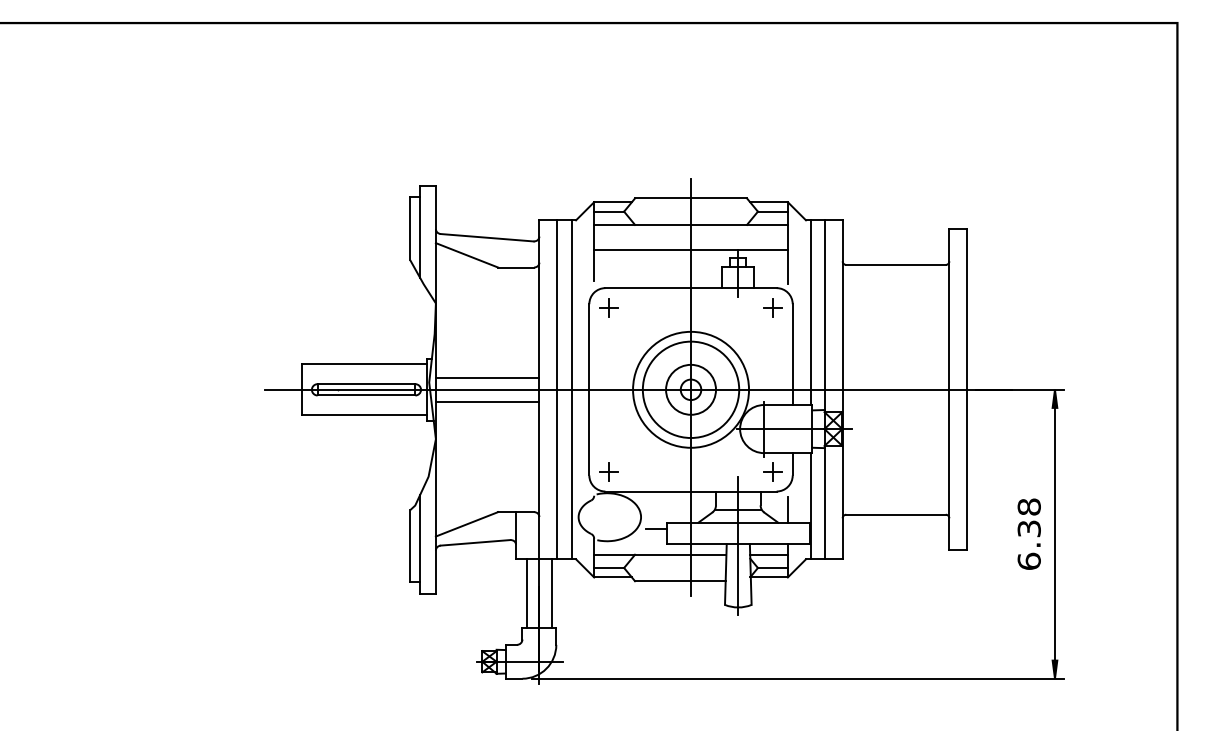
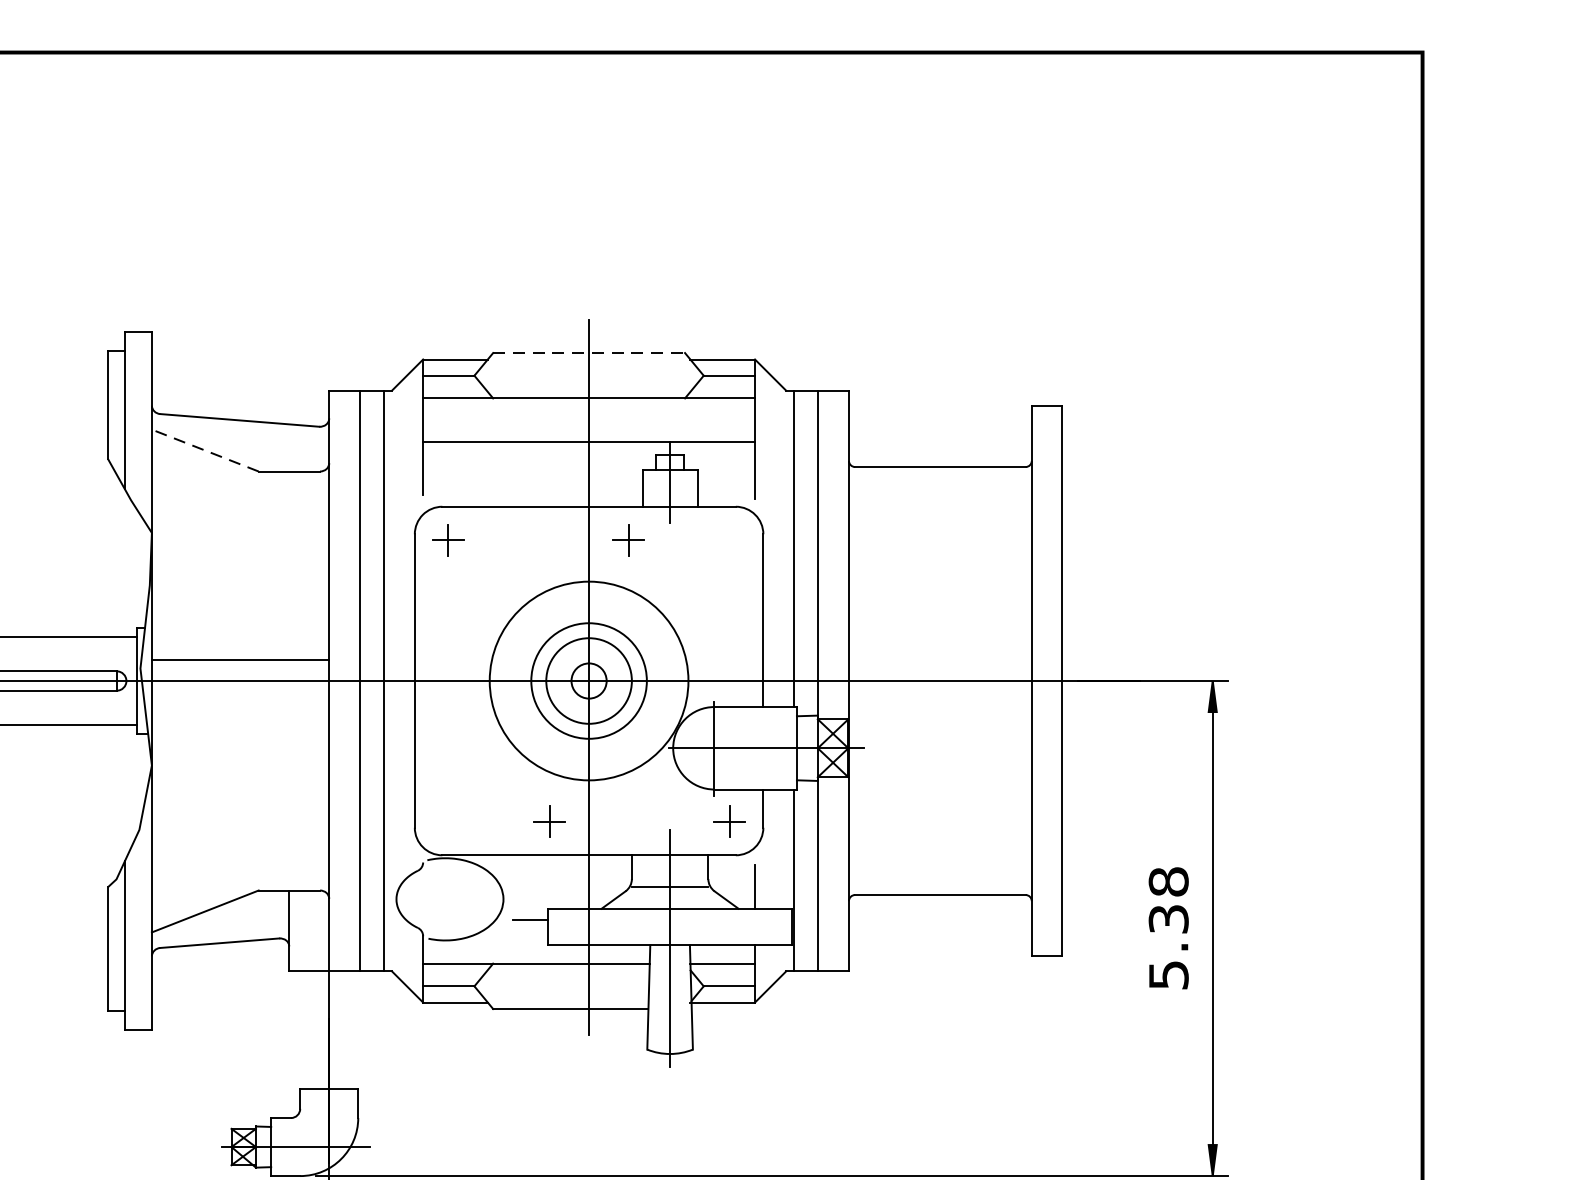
line: (691, 198) -> (589, 353), solid -> dashed
line: (466, 255) -> (204, 450), solid -> dashed
part: (772, 307) -> (627, 539), moved
circle: (690, 389) -> (588, 680), size x0.7
line: (487, 402) -> (240, 702), removed
part: (608, 471) -> (548, 820), moved
text: (1028, 560) -> (1167, 973), 6.38 -> 5.38
line: (527, 593) -> (308, 1030), removed
line: (551, 593) -> (349, 1030), removed

